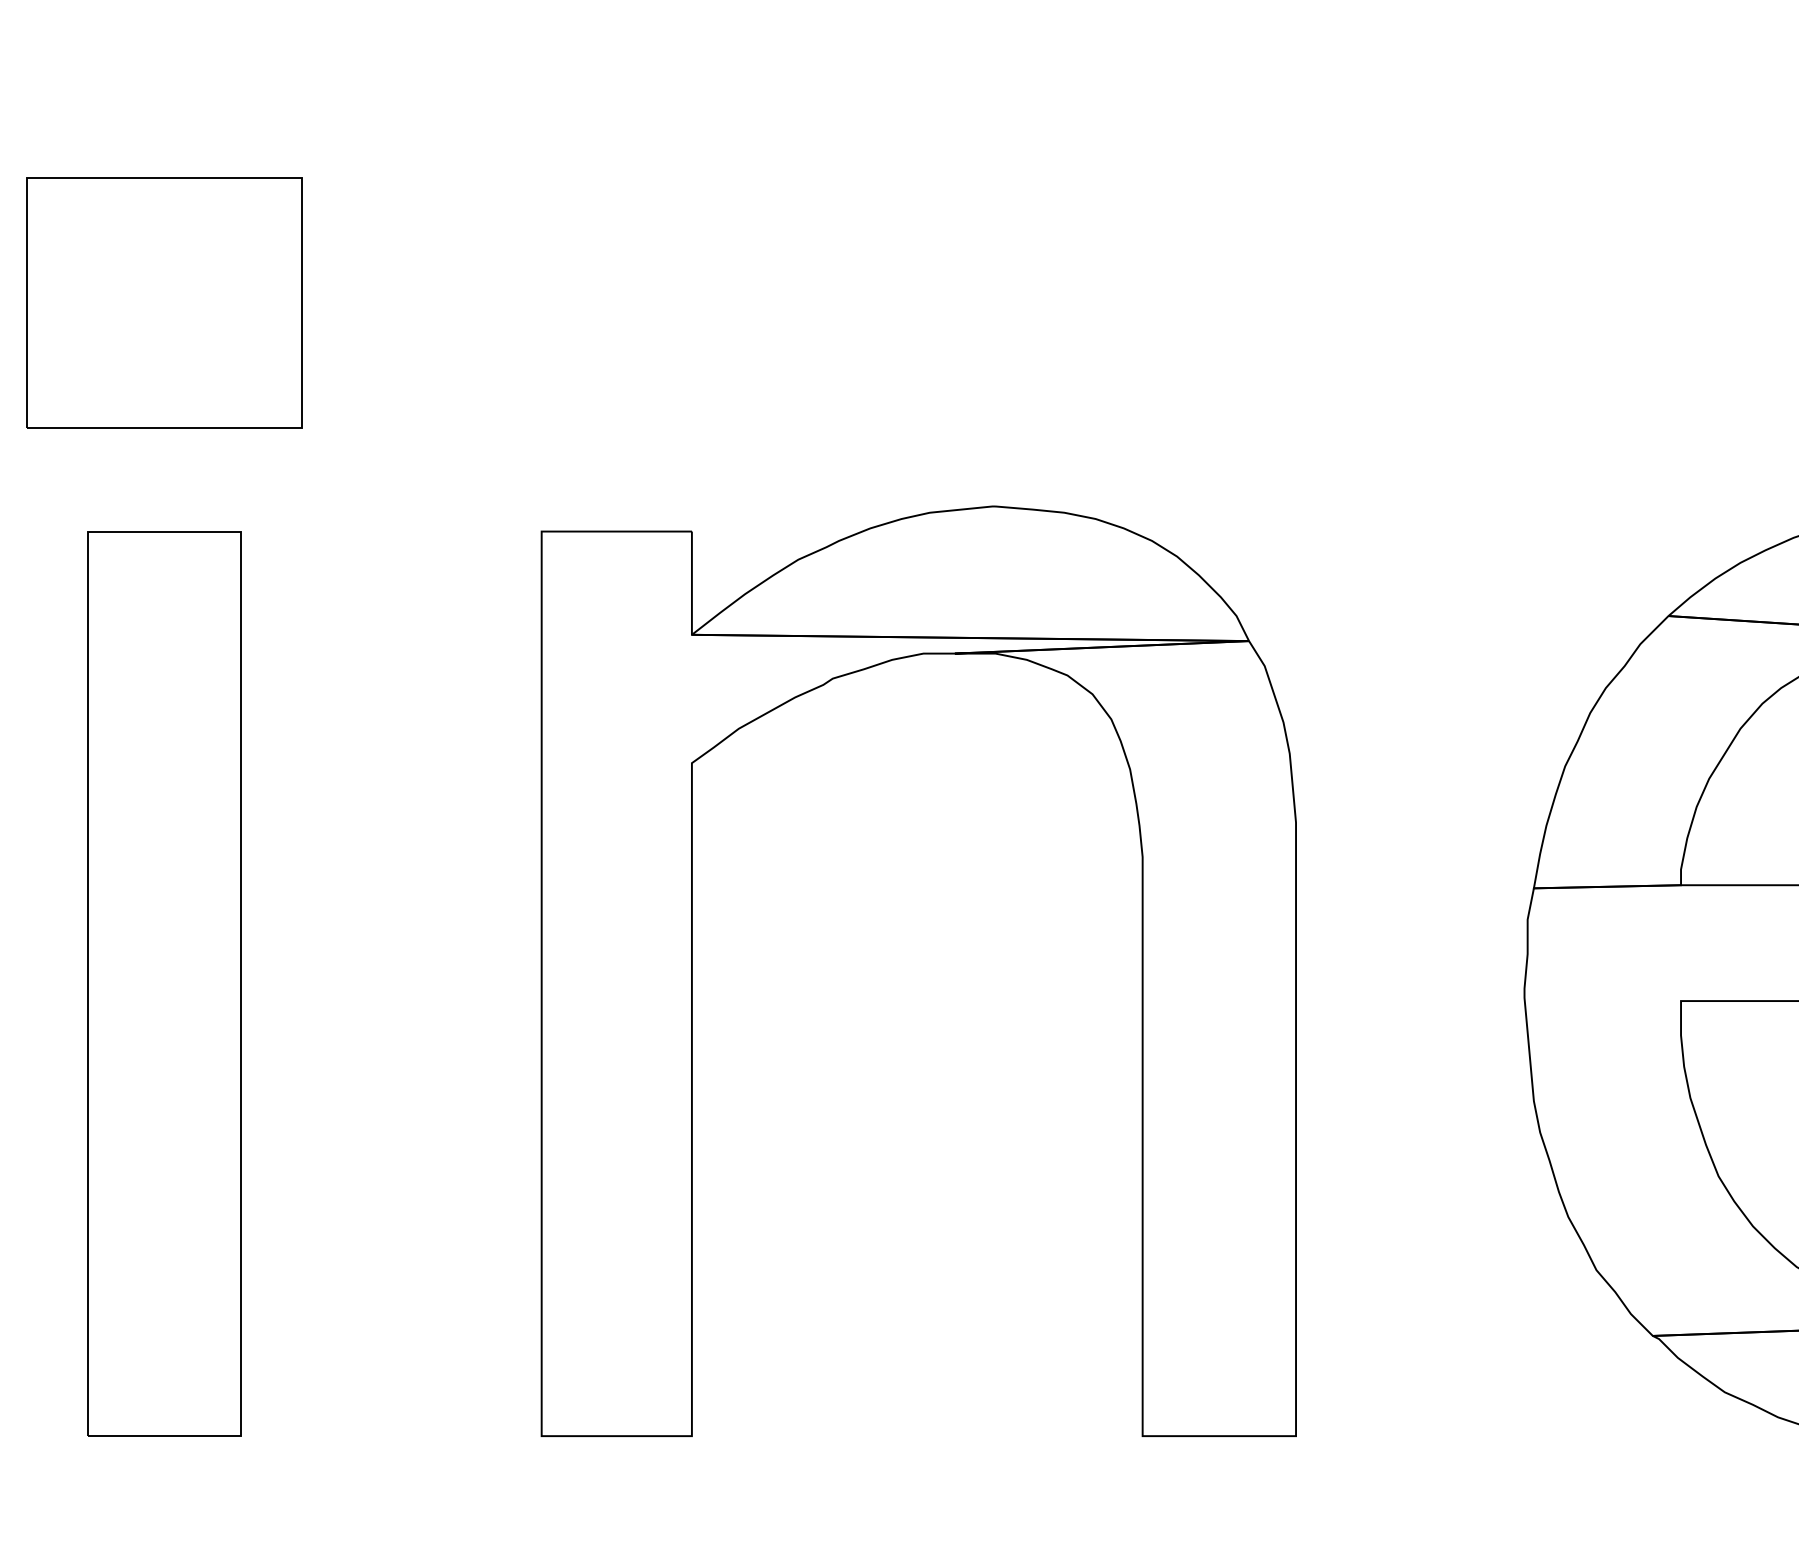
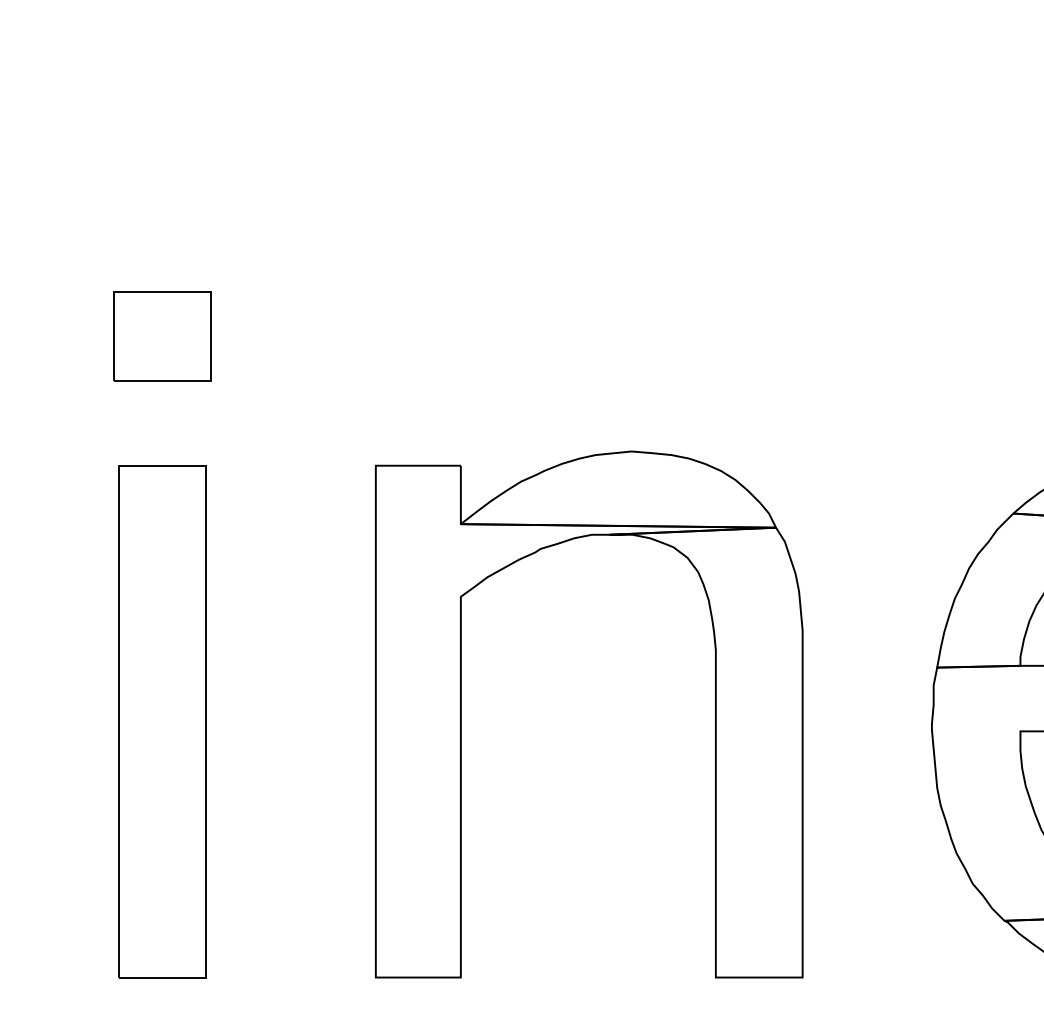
part: (164, 303) -> (162, 336), size x0.62

